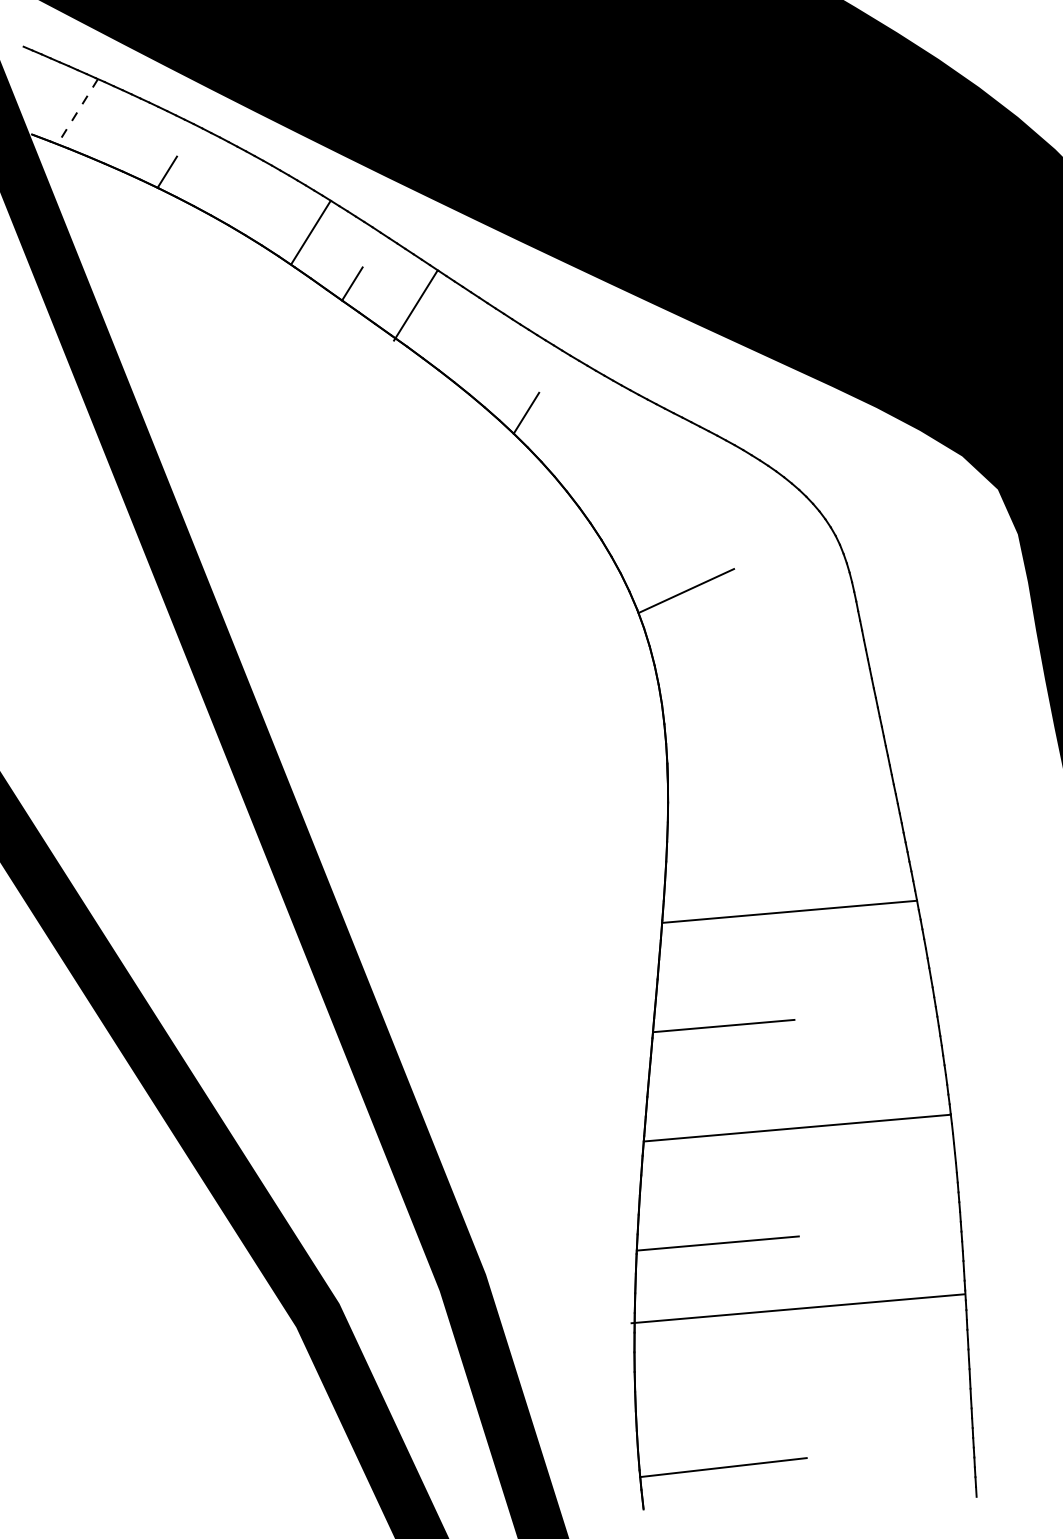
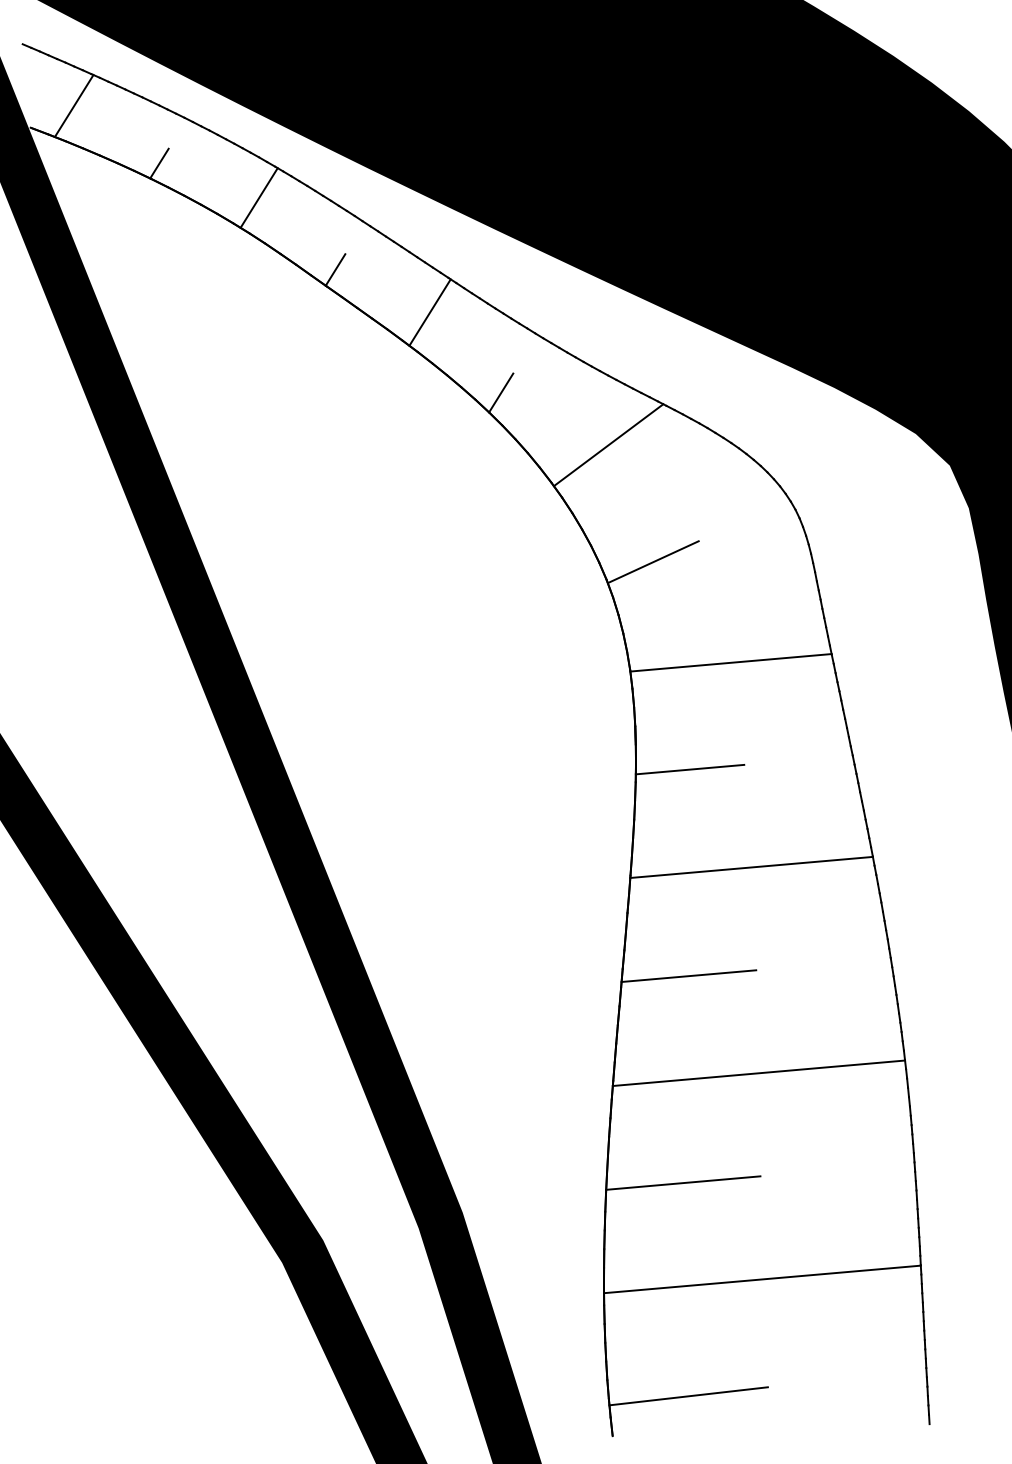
line: (77, 112) -> (73, 106), dashed -> solid
line: (310, 232) -> (258, 198), moved
line: (415, 305) -> (429, 312), moved
line: (638, 468) -> (607, 445), added
line: (767, 696) -> (730, 662), added
line: (724, 809) -> (689, 770), added
line: (797, 1308) -> (761, 1279), moved

